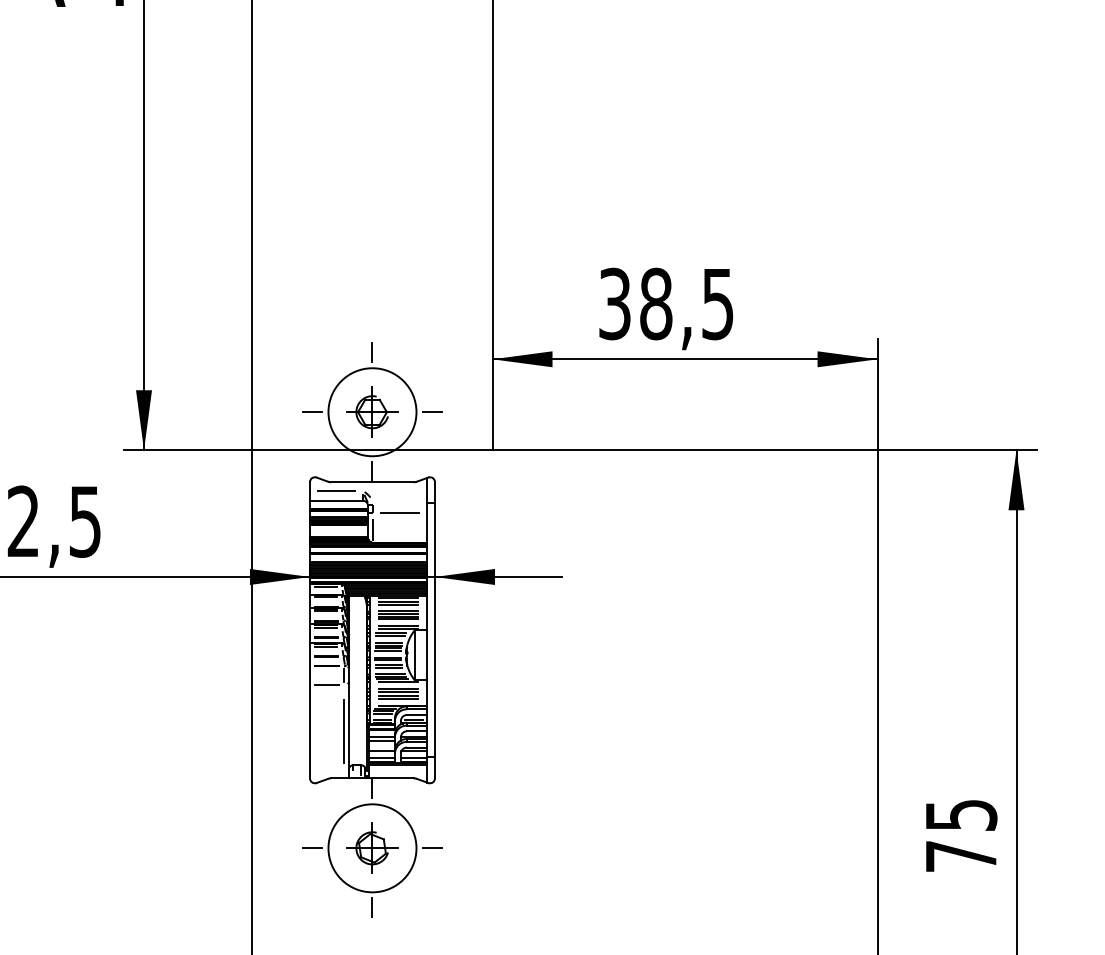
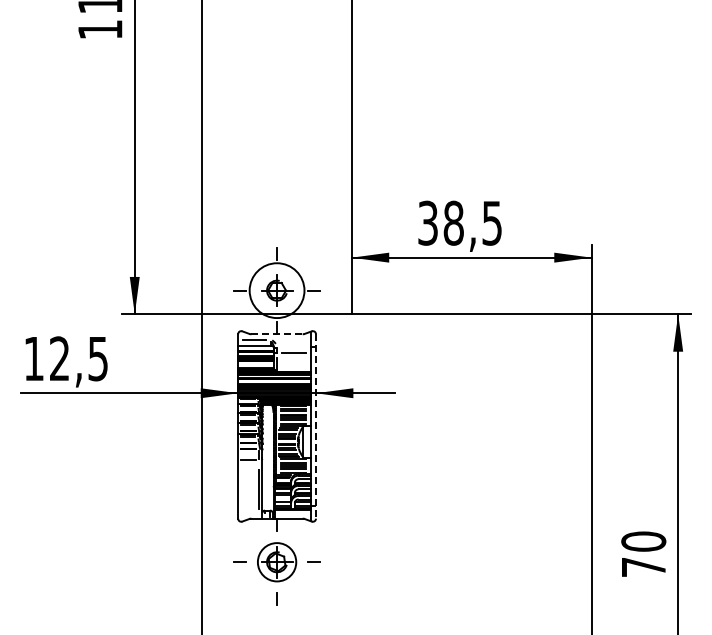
line: (373, 482) -> (277, 334), solid -> dashed
line: (435, 630) -> (316, 426), solid -> dashed
text: (960, 814) -> (643, 541), 75 -> 70
circle: (371, 847) -> (276, 561), size x0.7

